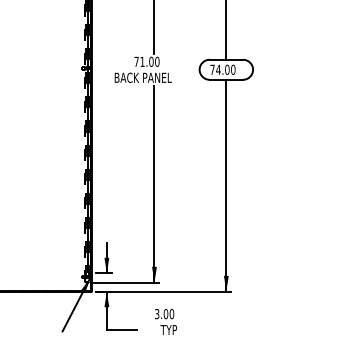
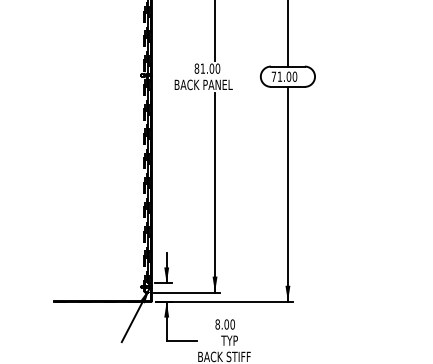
text: (136, 61) -> (196, 68), 71.00 -> 81.00
text: (218, 69) -> (279, 76), 74.00 -> 71.00
text: (156, 314) -> (217, 324), 3.00 -> 8.00

